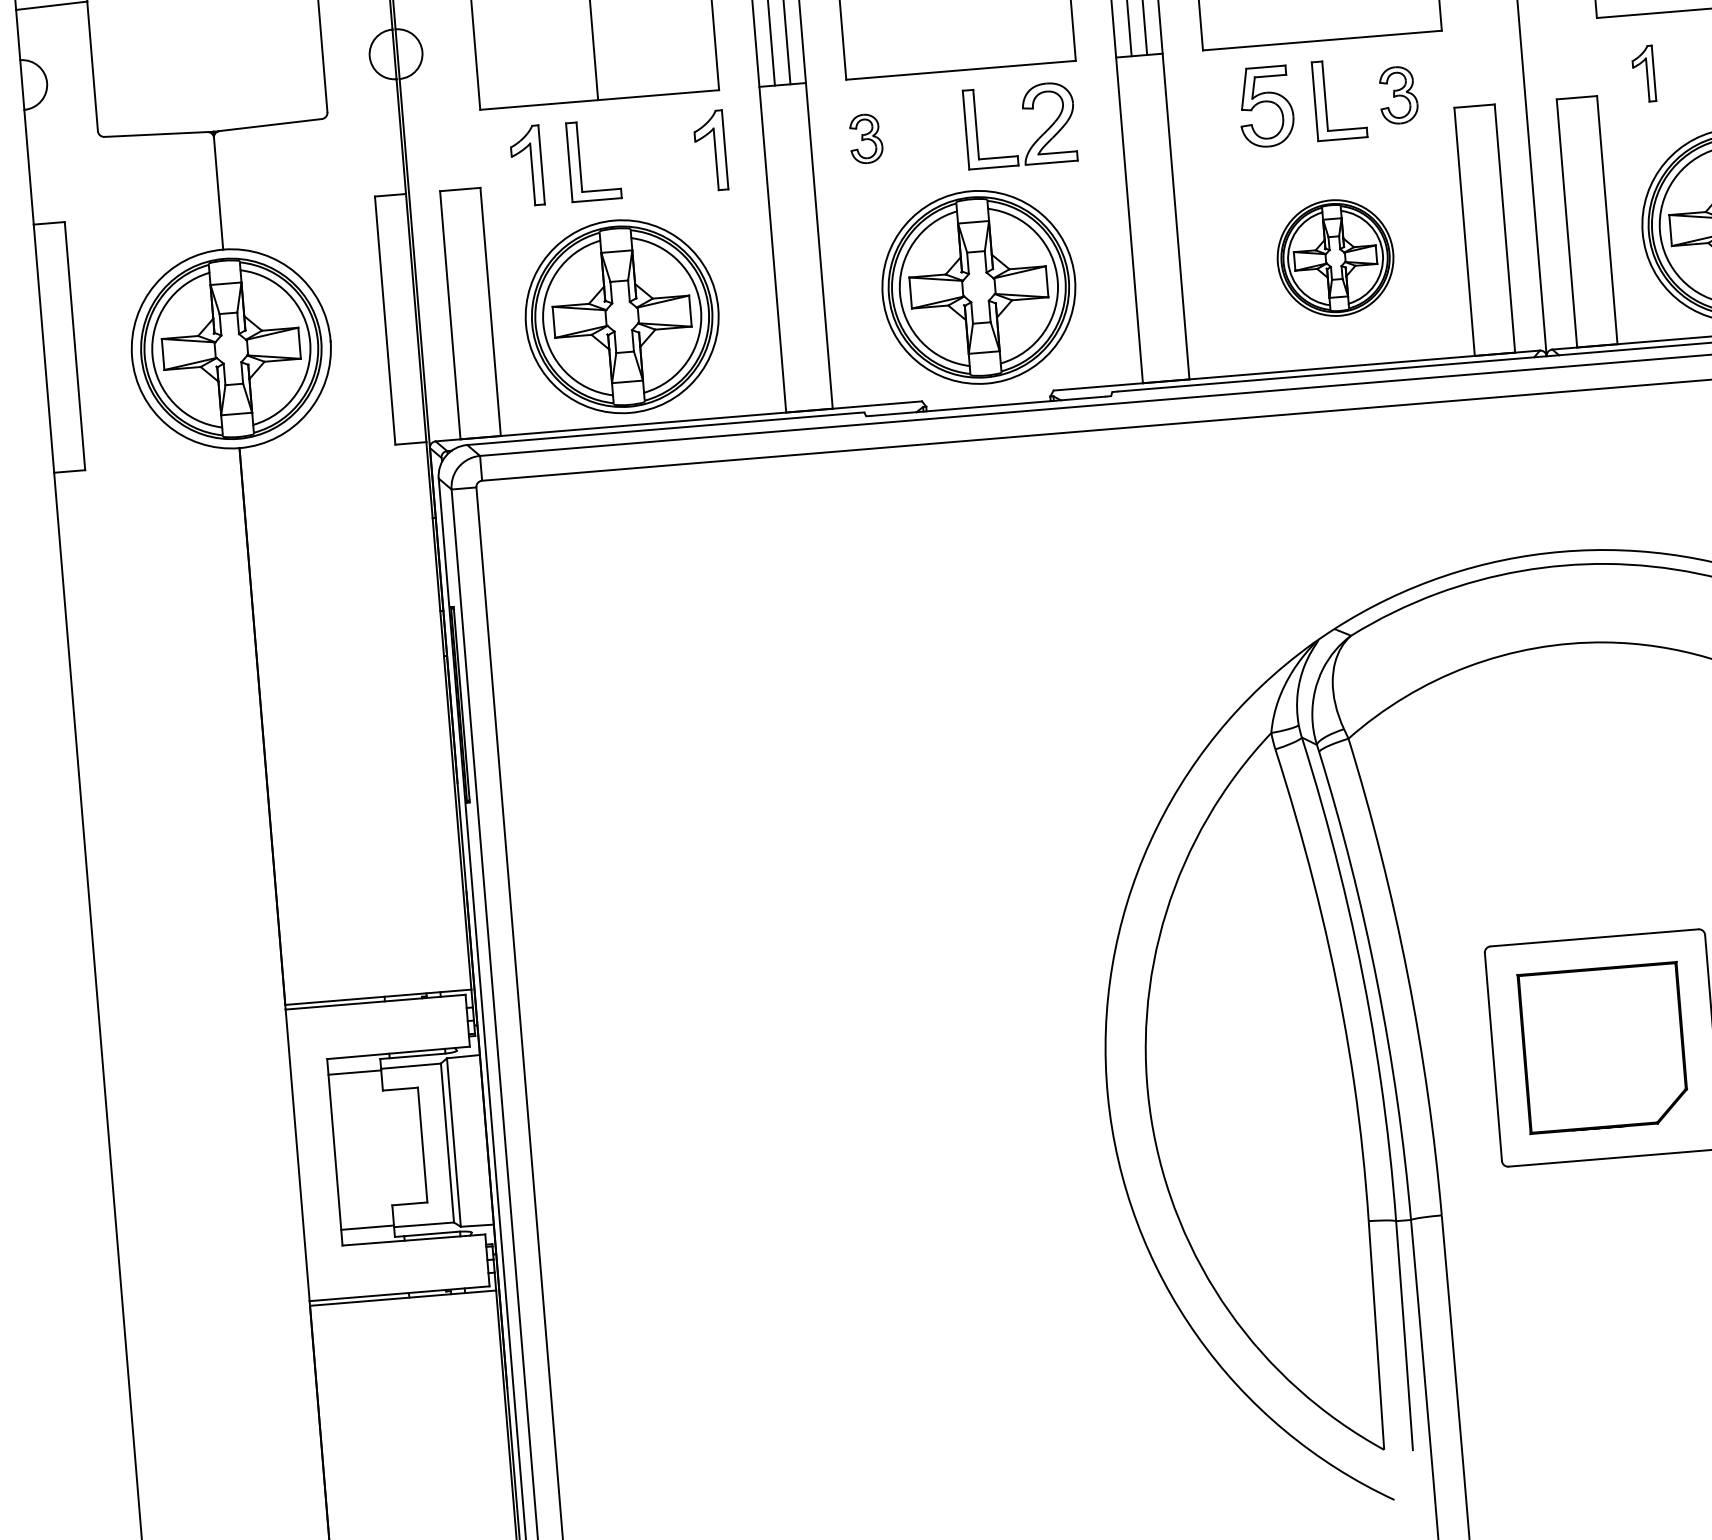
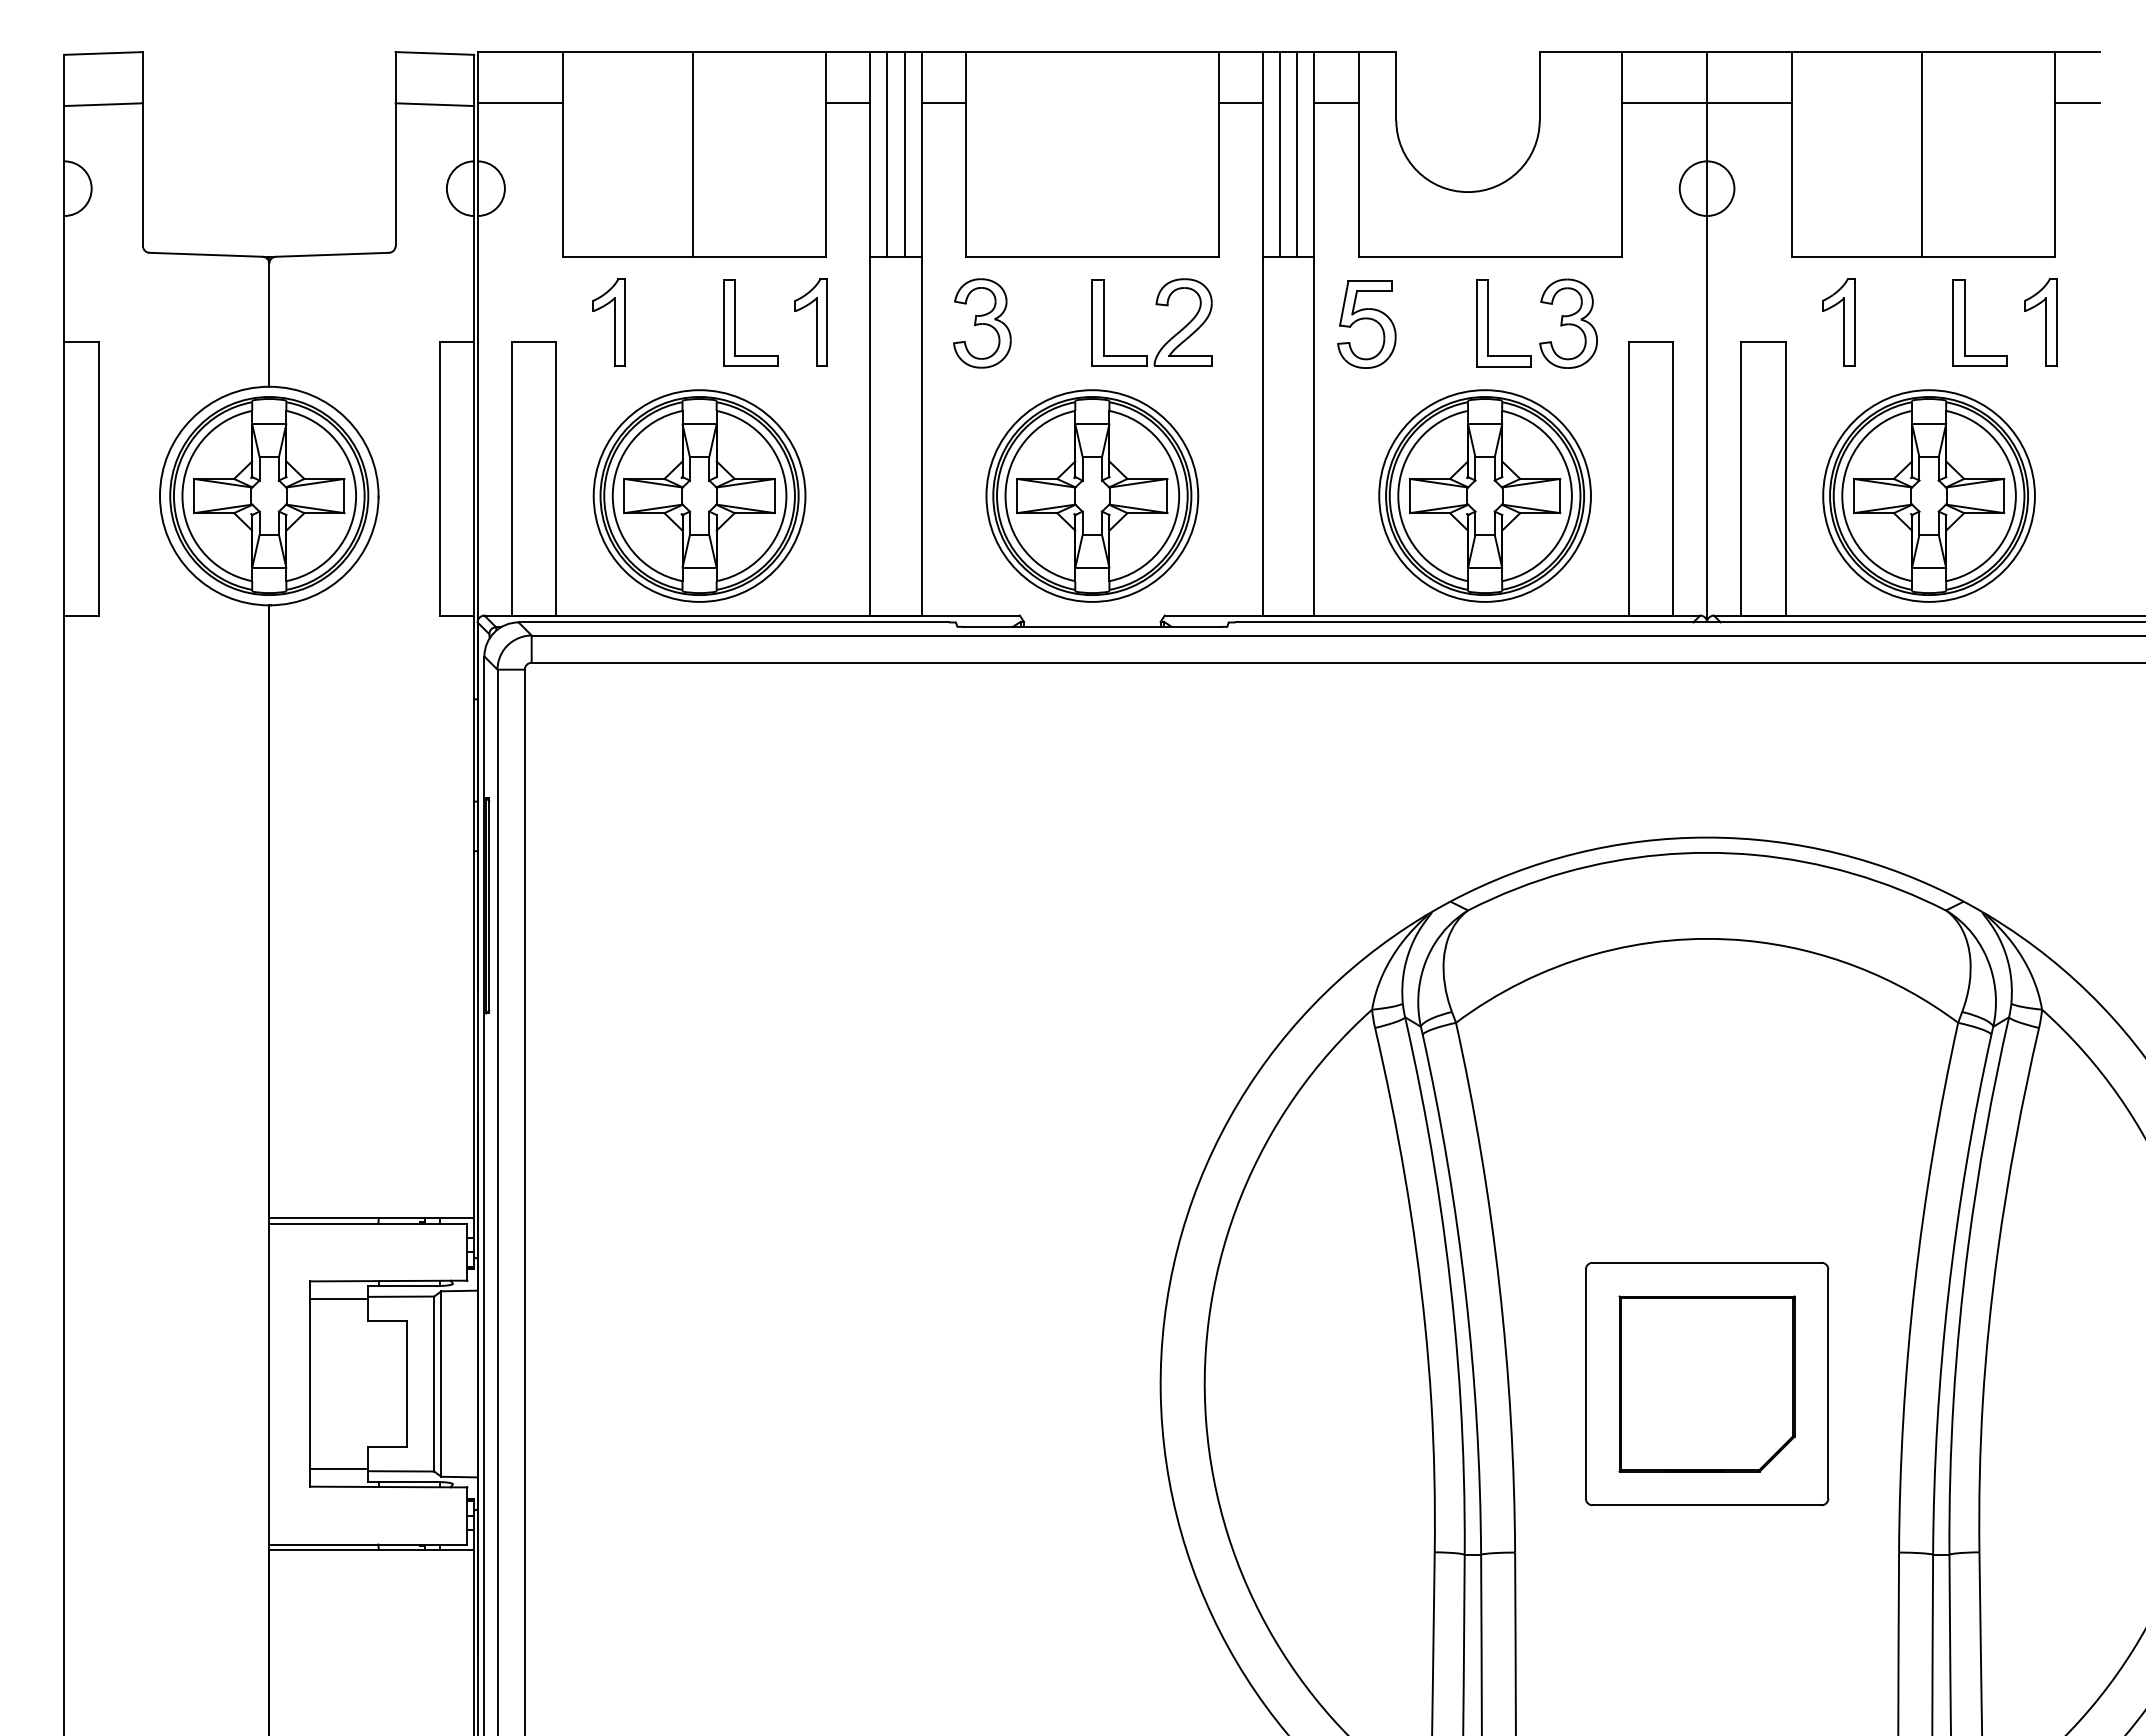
part: (1643, 74) -> (1838, 322), size x1.43
part: (1398, 95) -> (1568, 323), size x1.43
part: (1265, 106) -> (1366, 324), moved
part: (866, 138) -> (982, 323), size x1.67
part: (580, 161) -> (735, 322), moved
part: (1335, 257) -> (1484, 495), size x1.67

